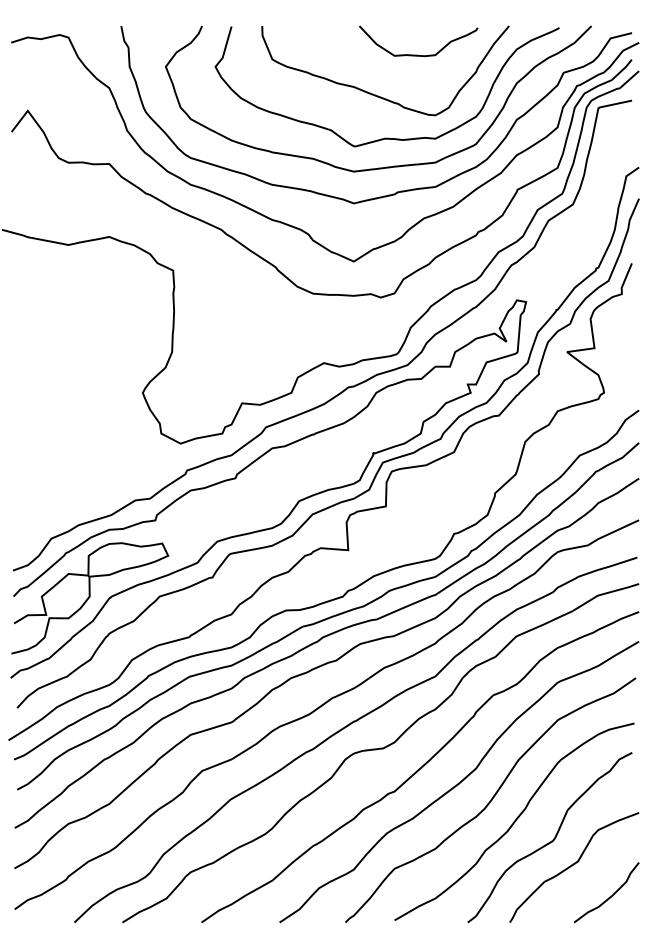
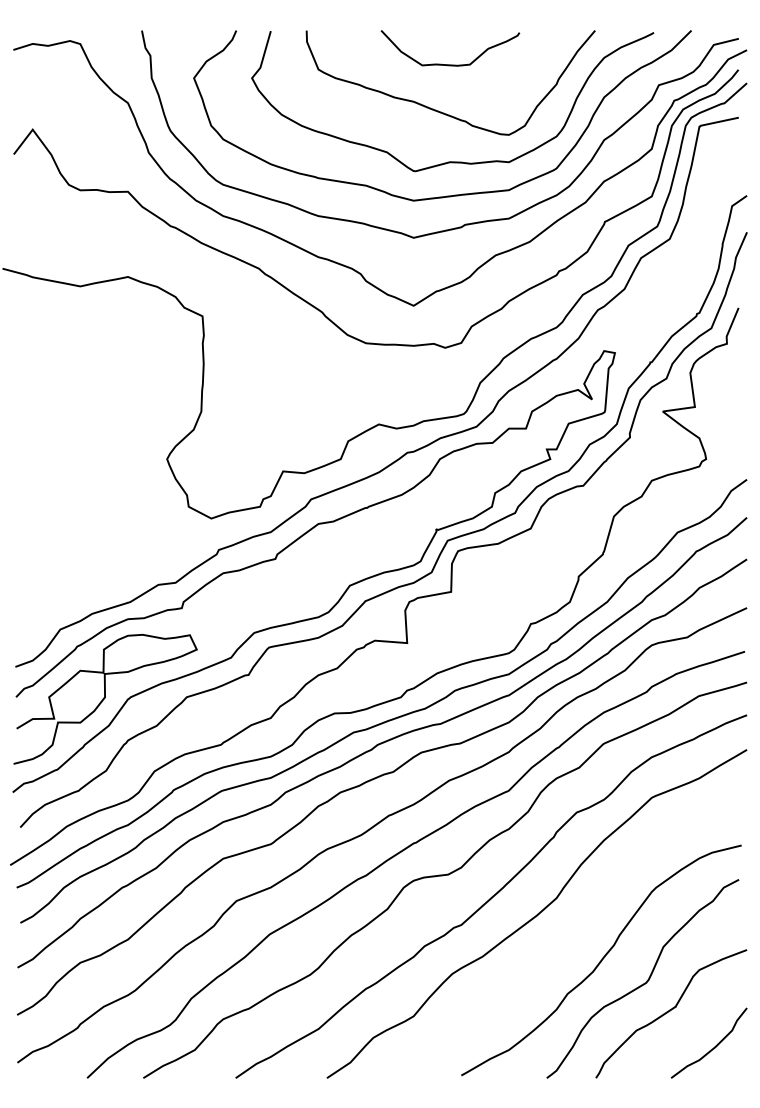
curve: (418, 55) -> (450, 64), moved
curve: (490, 800) -> (573, 935), removed

